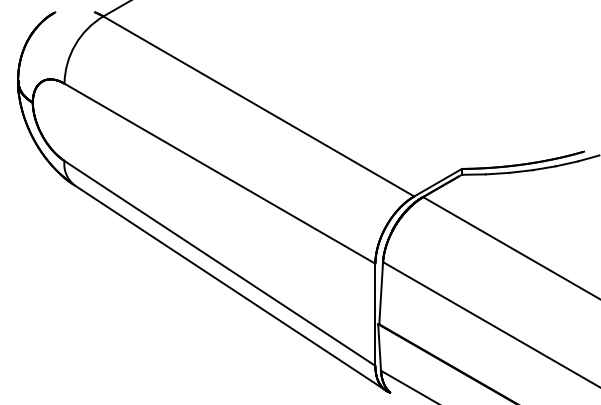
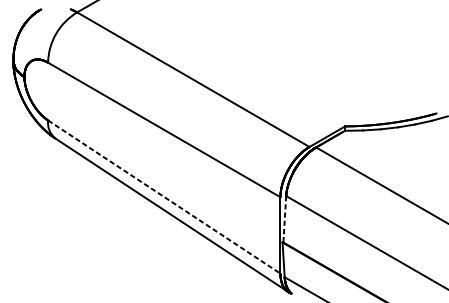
line: (220, 263) -> (164, 197), solid -> dashed
line: (381, 293) -> (285, 219), solid -> dashed

